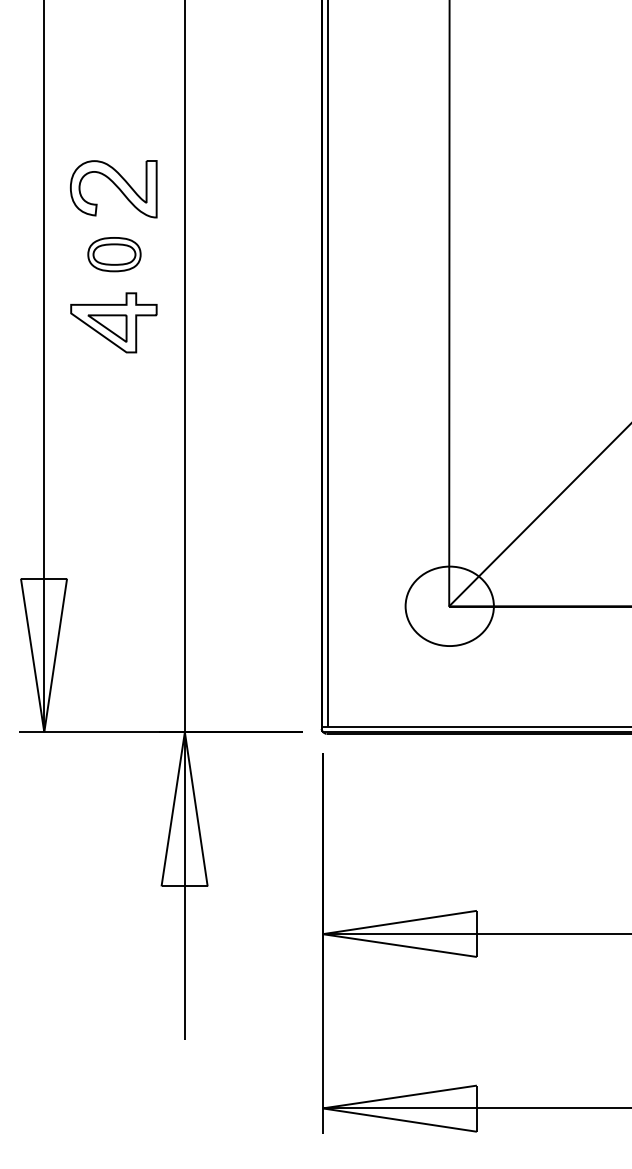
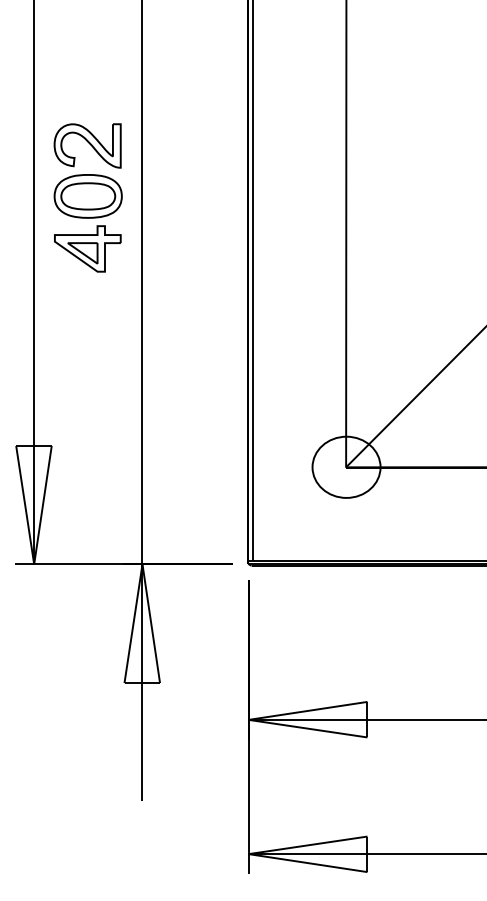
part: (114, 254) -> (88, 196), size x1.67

